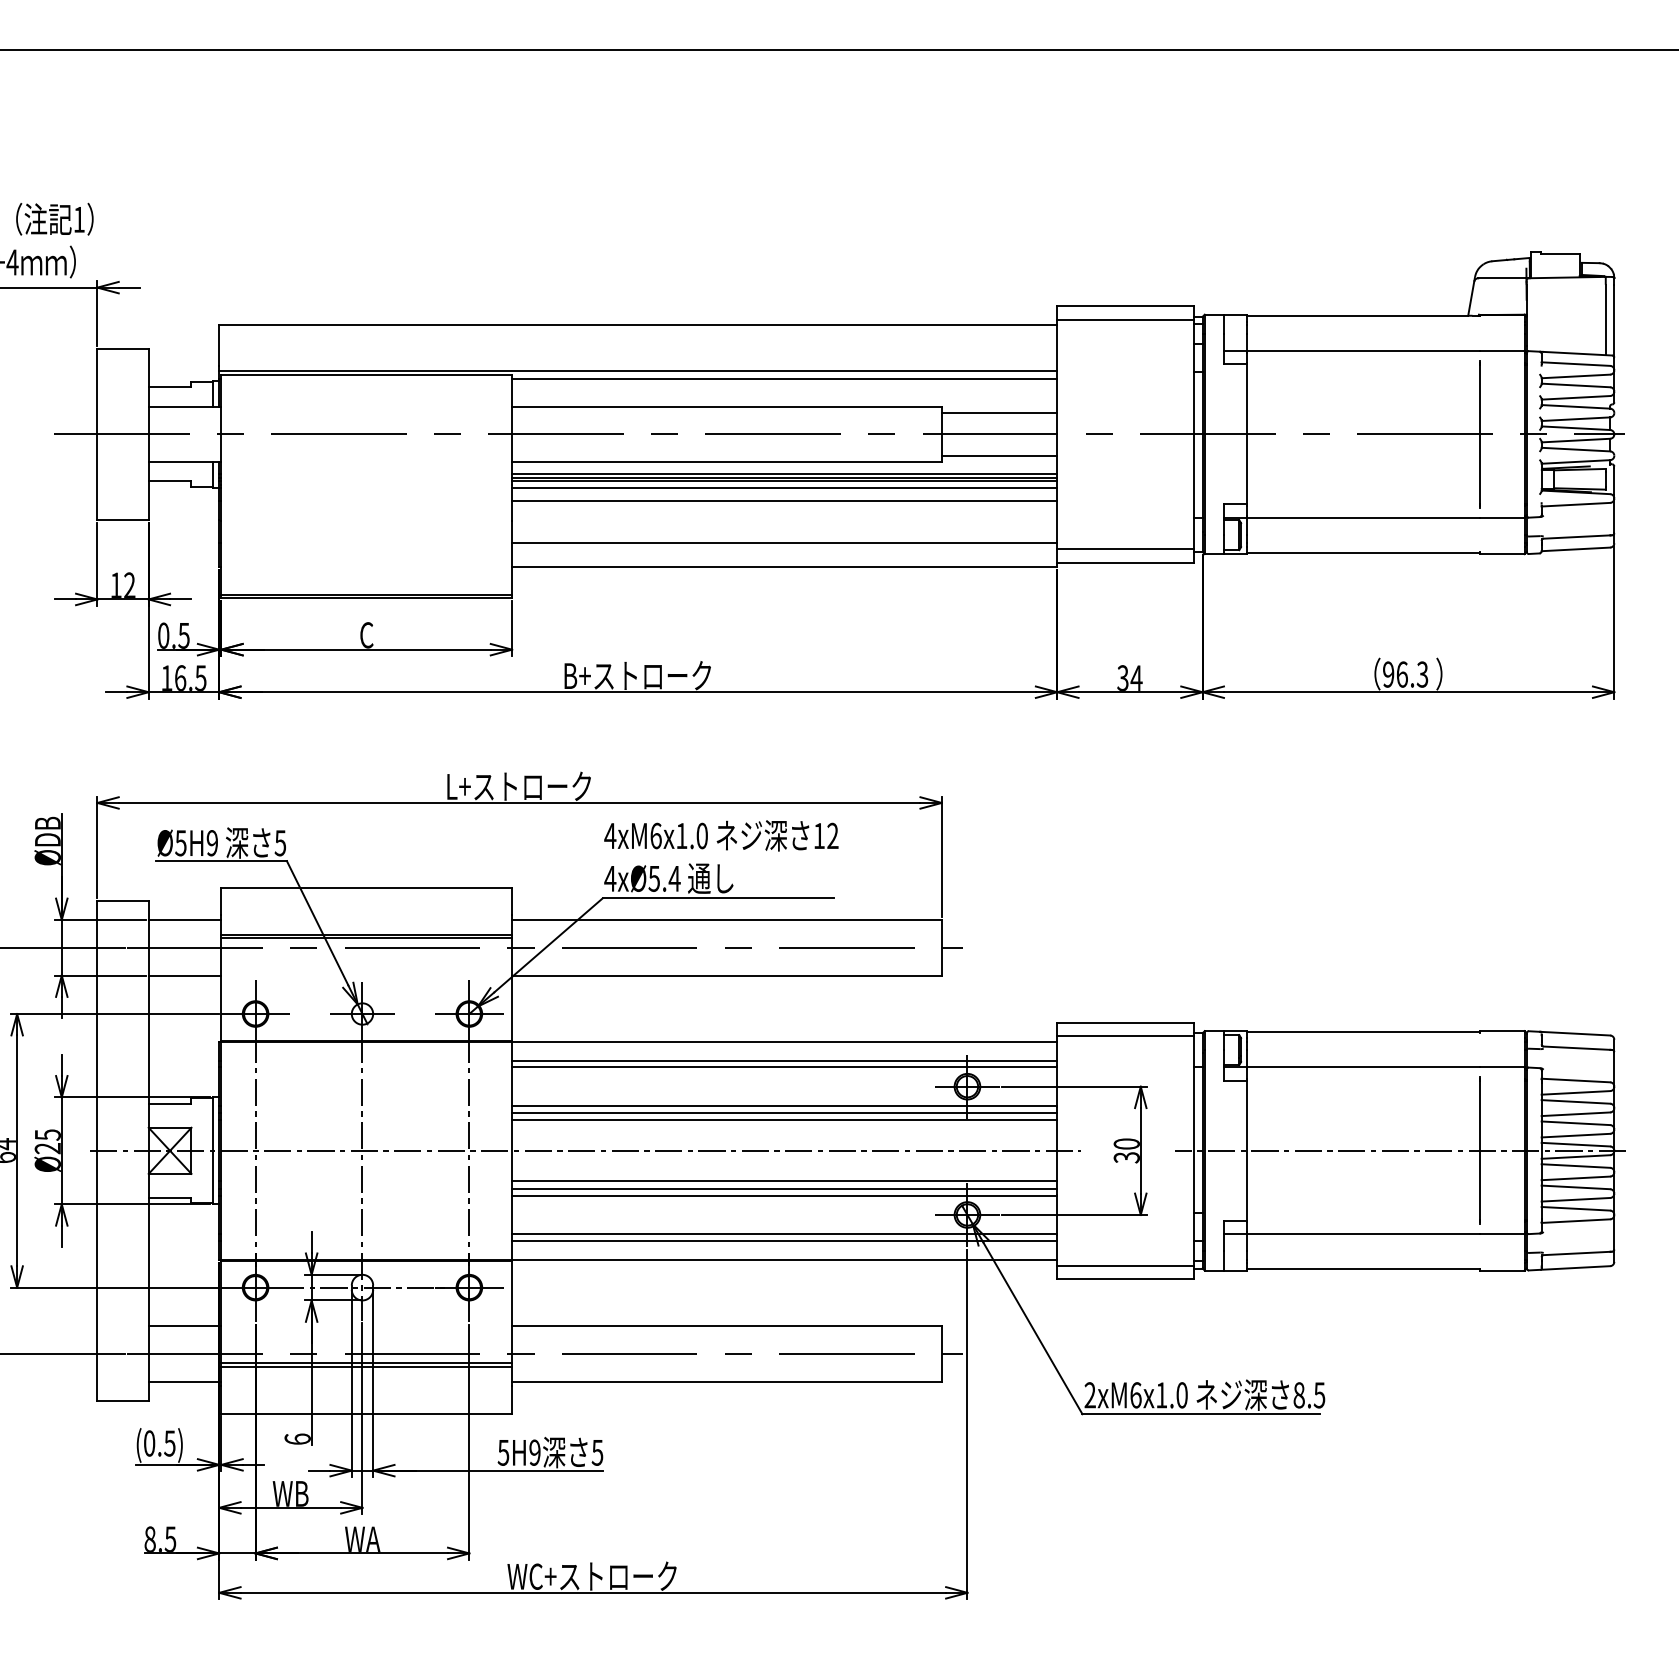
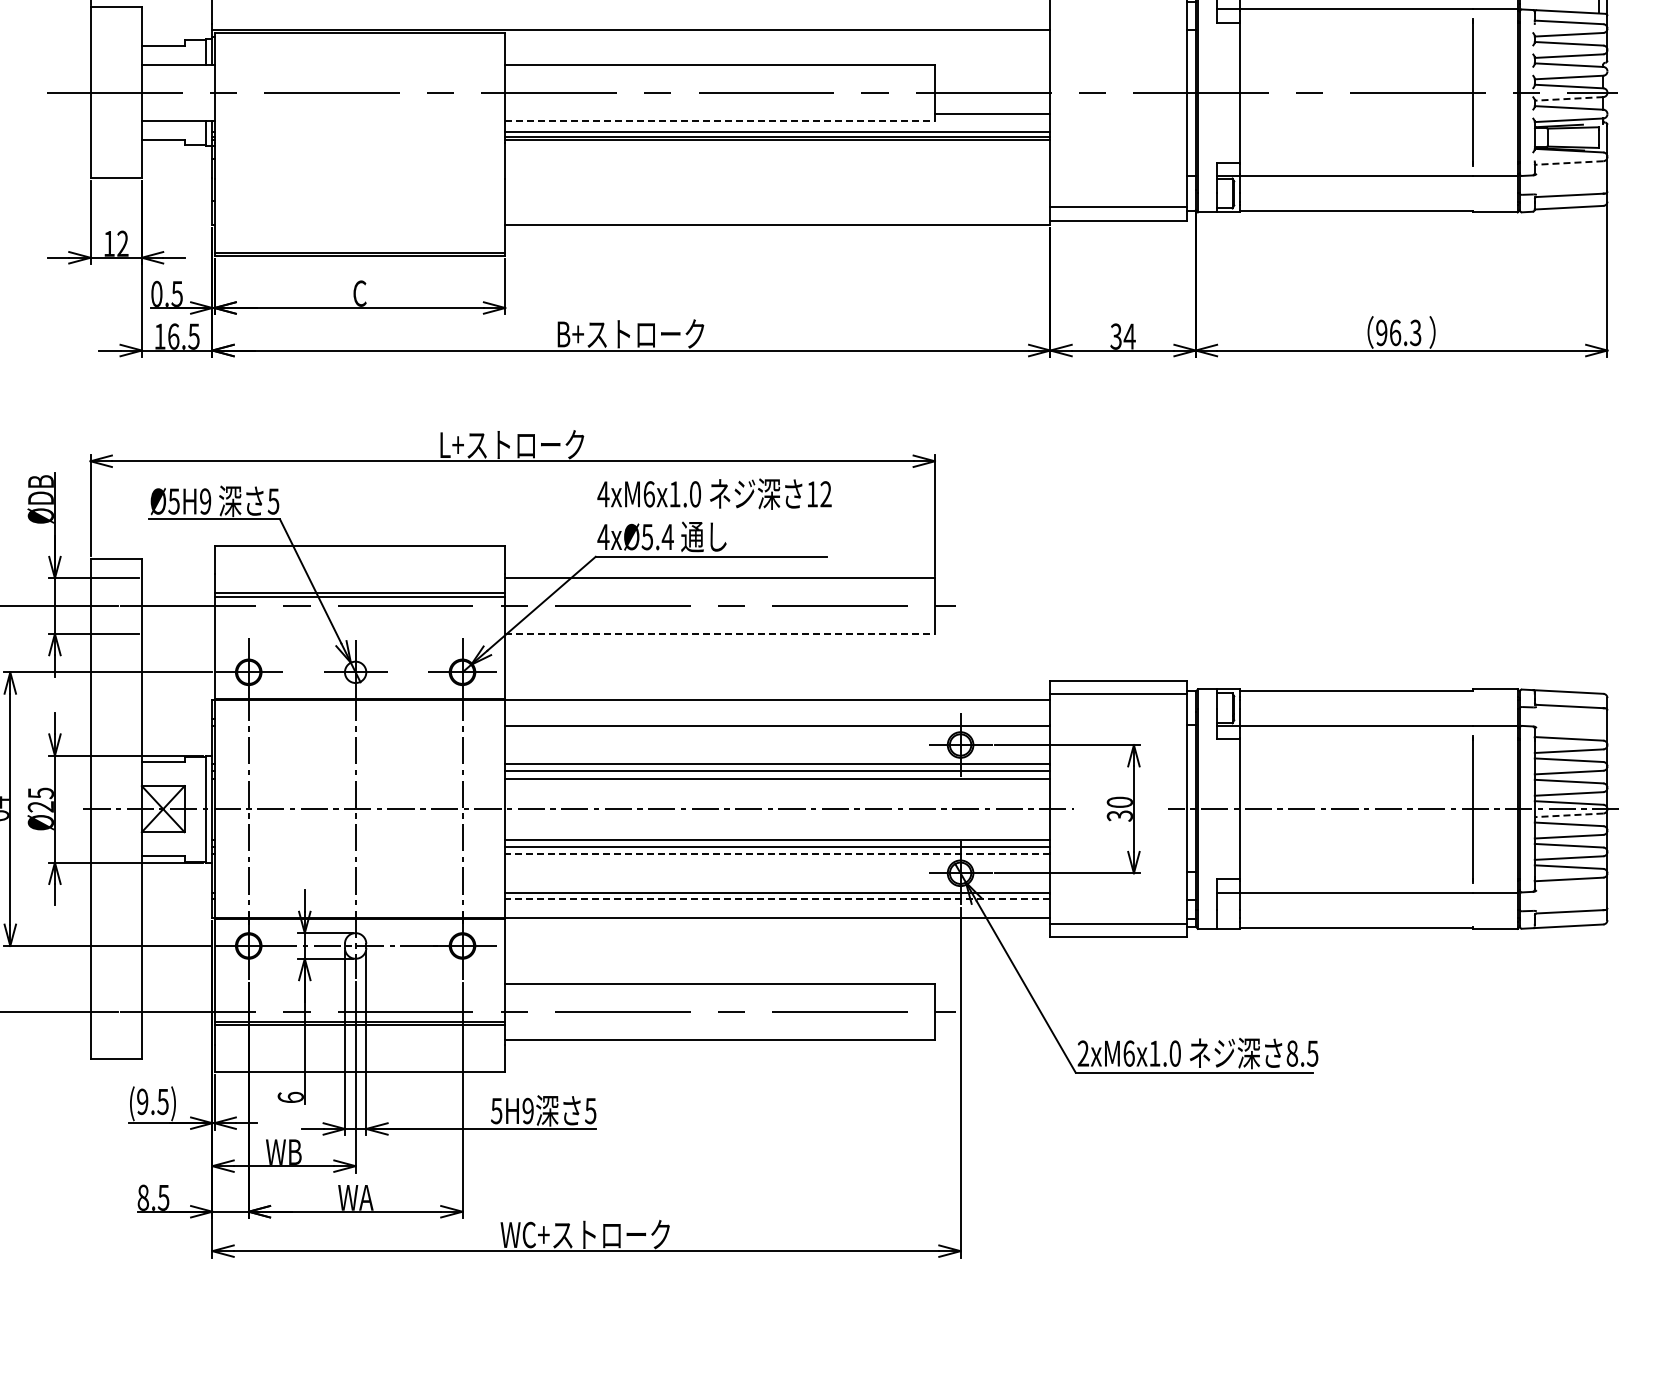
line: (784, 378) -> (777, 36), removed
line: (999, 412) -> (992, 70), removed
line: (1575, 440) -> (1568, 98), solid -> dashed
line: (726, 462) -> (719, 120), solid -> dashed
line: (784, 487) -> (777, 145), removed
line: (784, 500) -> (777, 158), removed
line: (1575, 504) -> (1568, 162), solid -> dashed
line: (784, 543) -> (777, 201), removed
line: (184, 919) -> (177, 577), removed
line: (184, 975) -> (177, 633), removed
line: (726, 975) -> (719, 633), solid -> dashed
line: (784, 1061) -> (777, 719), removed
line: (1575, 1157) -> (1568, 815), solid -> dashed
line: (784, 1195) -> (777, 853), solid -> dashed
line: (784, 1240) -> (777, 898), solid -> dashed
line: (184, 1326) -> (177, 984), removed
line: (184, 1381) -> (177, 1039), removed
text: (149, 1443) -> (142, 1101), (0.5) -> (9.5)

